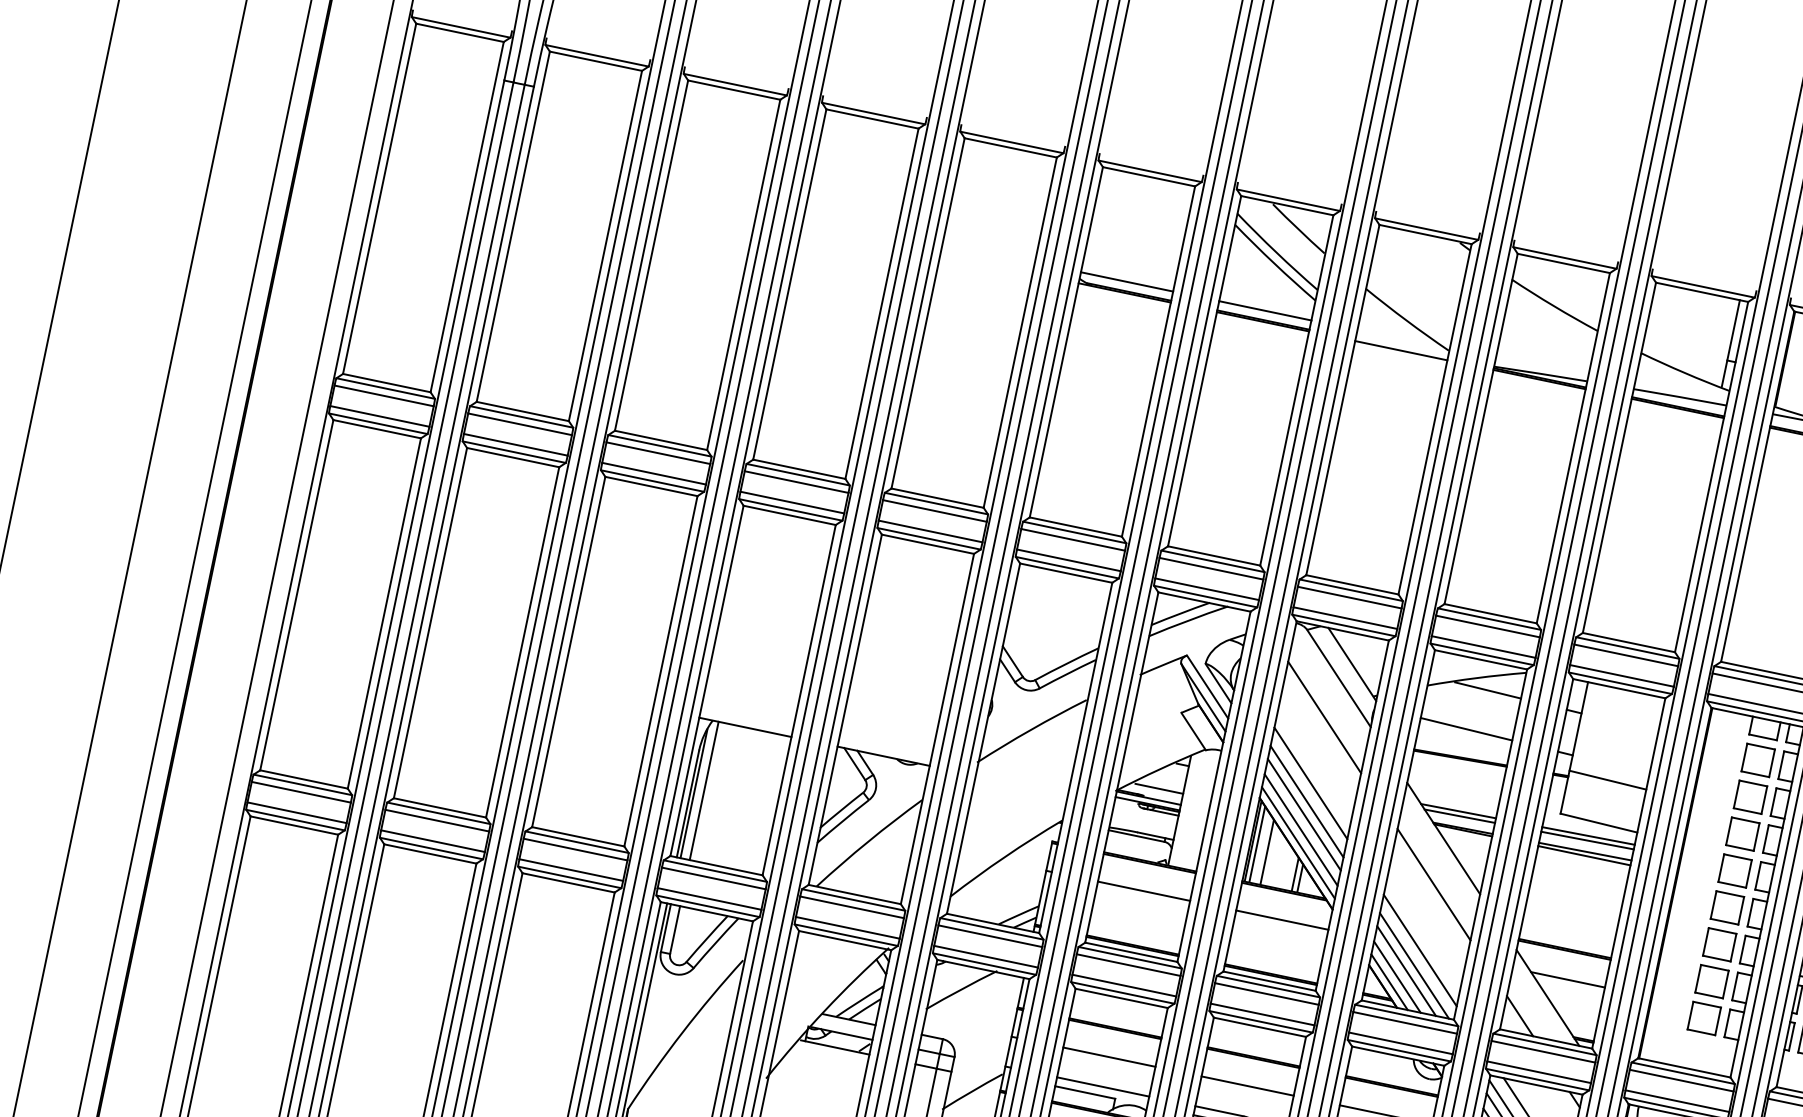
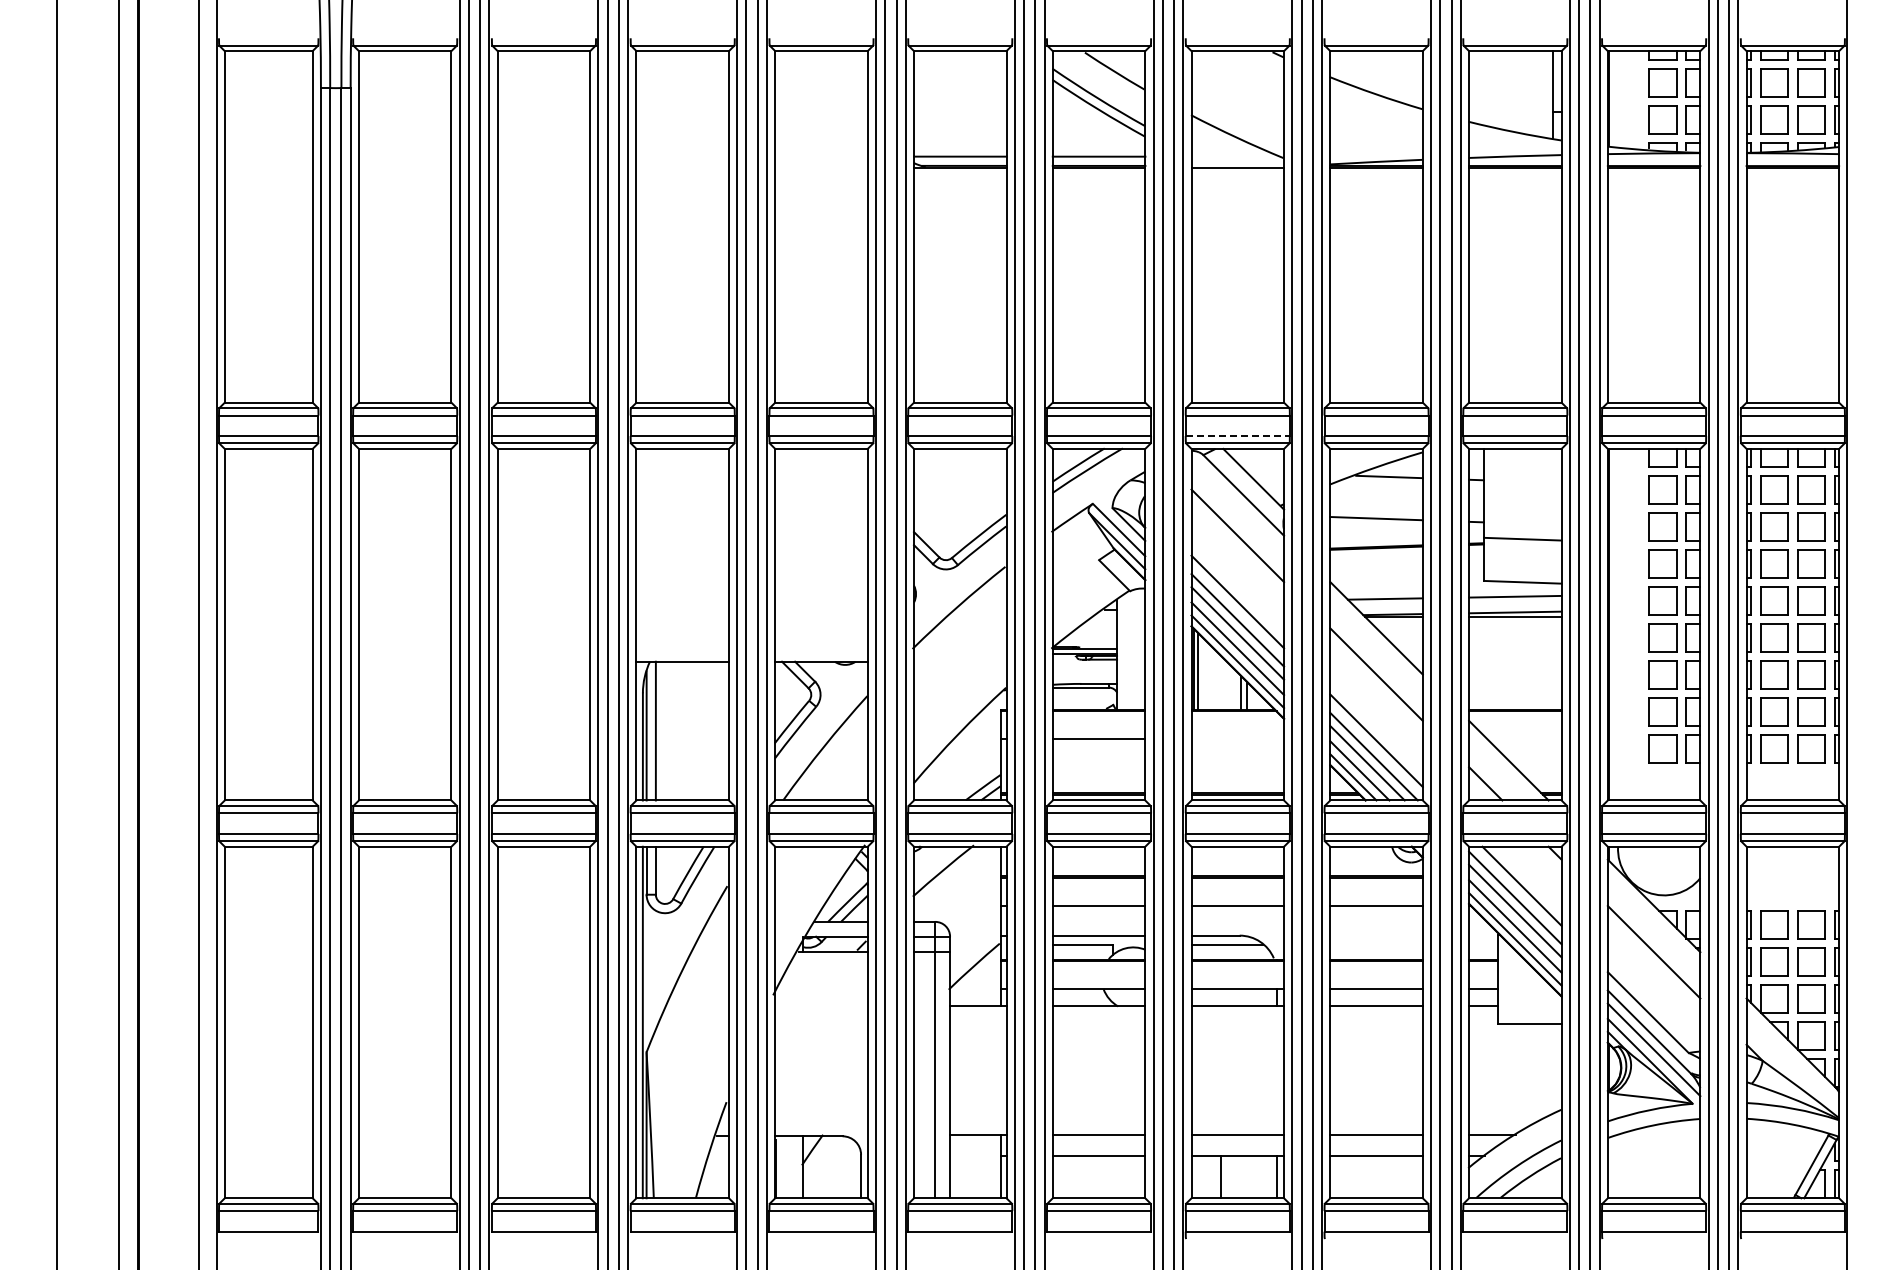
line: (1346, 618) -> (1238, 436), solid -> dashed
line: (1159, 788) -> (1093, 637), removed
line: (1459, 816) -> (1387, 603), removed
line: (1587, 840) -> (1515, 601), removed
line: (1267, 851) -> (1209, 676), removed
line: (1281, 920) -> (1237, 739), removed
line: (1567, 980) -> (1524, 739), removed

